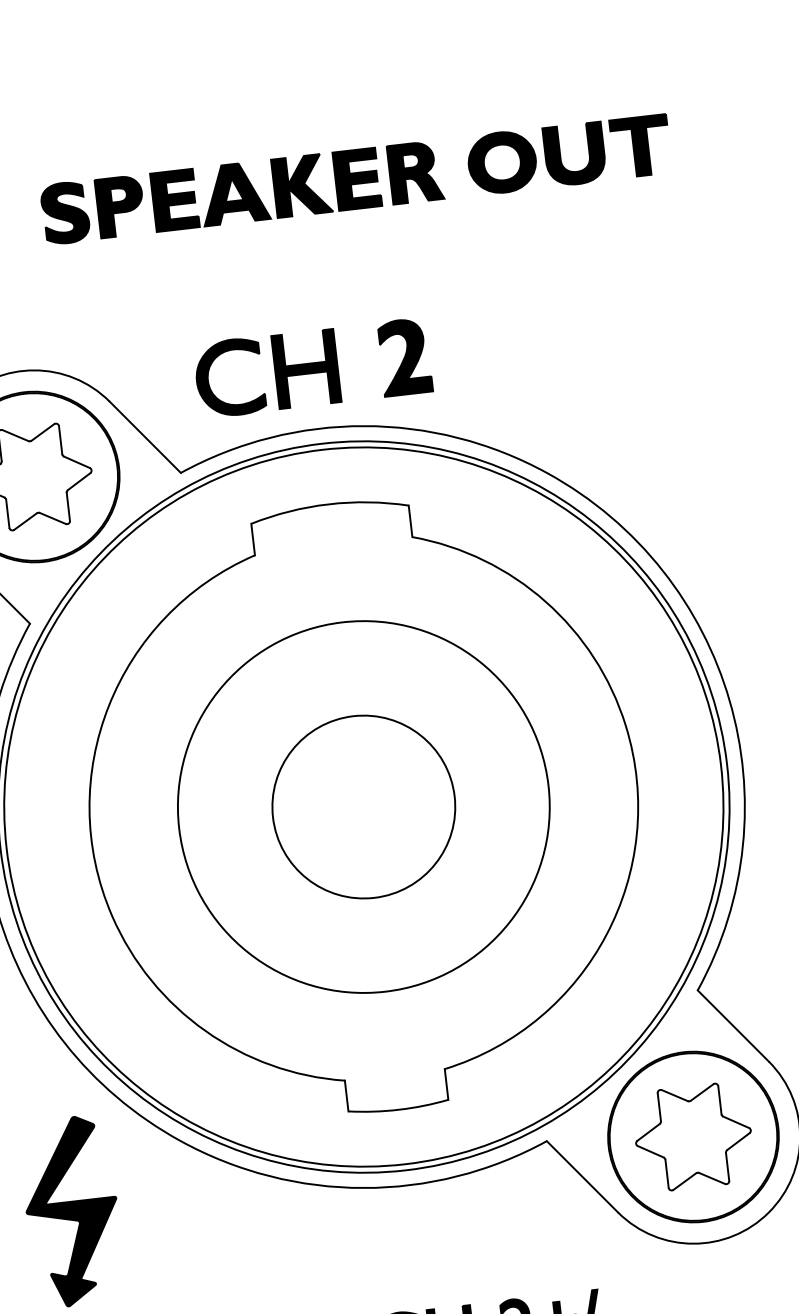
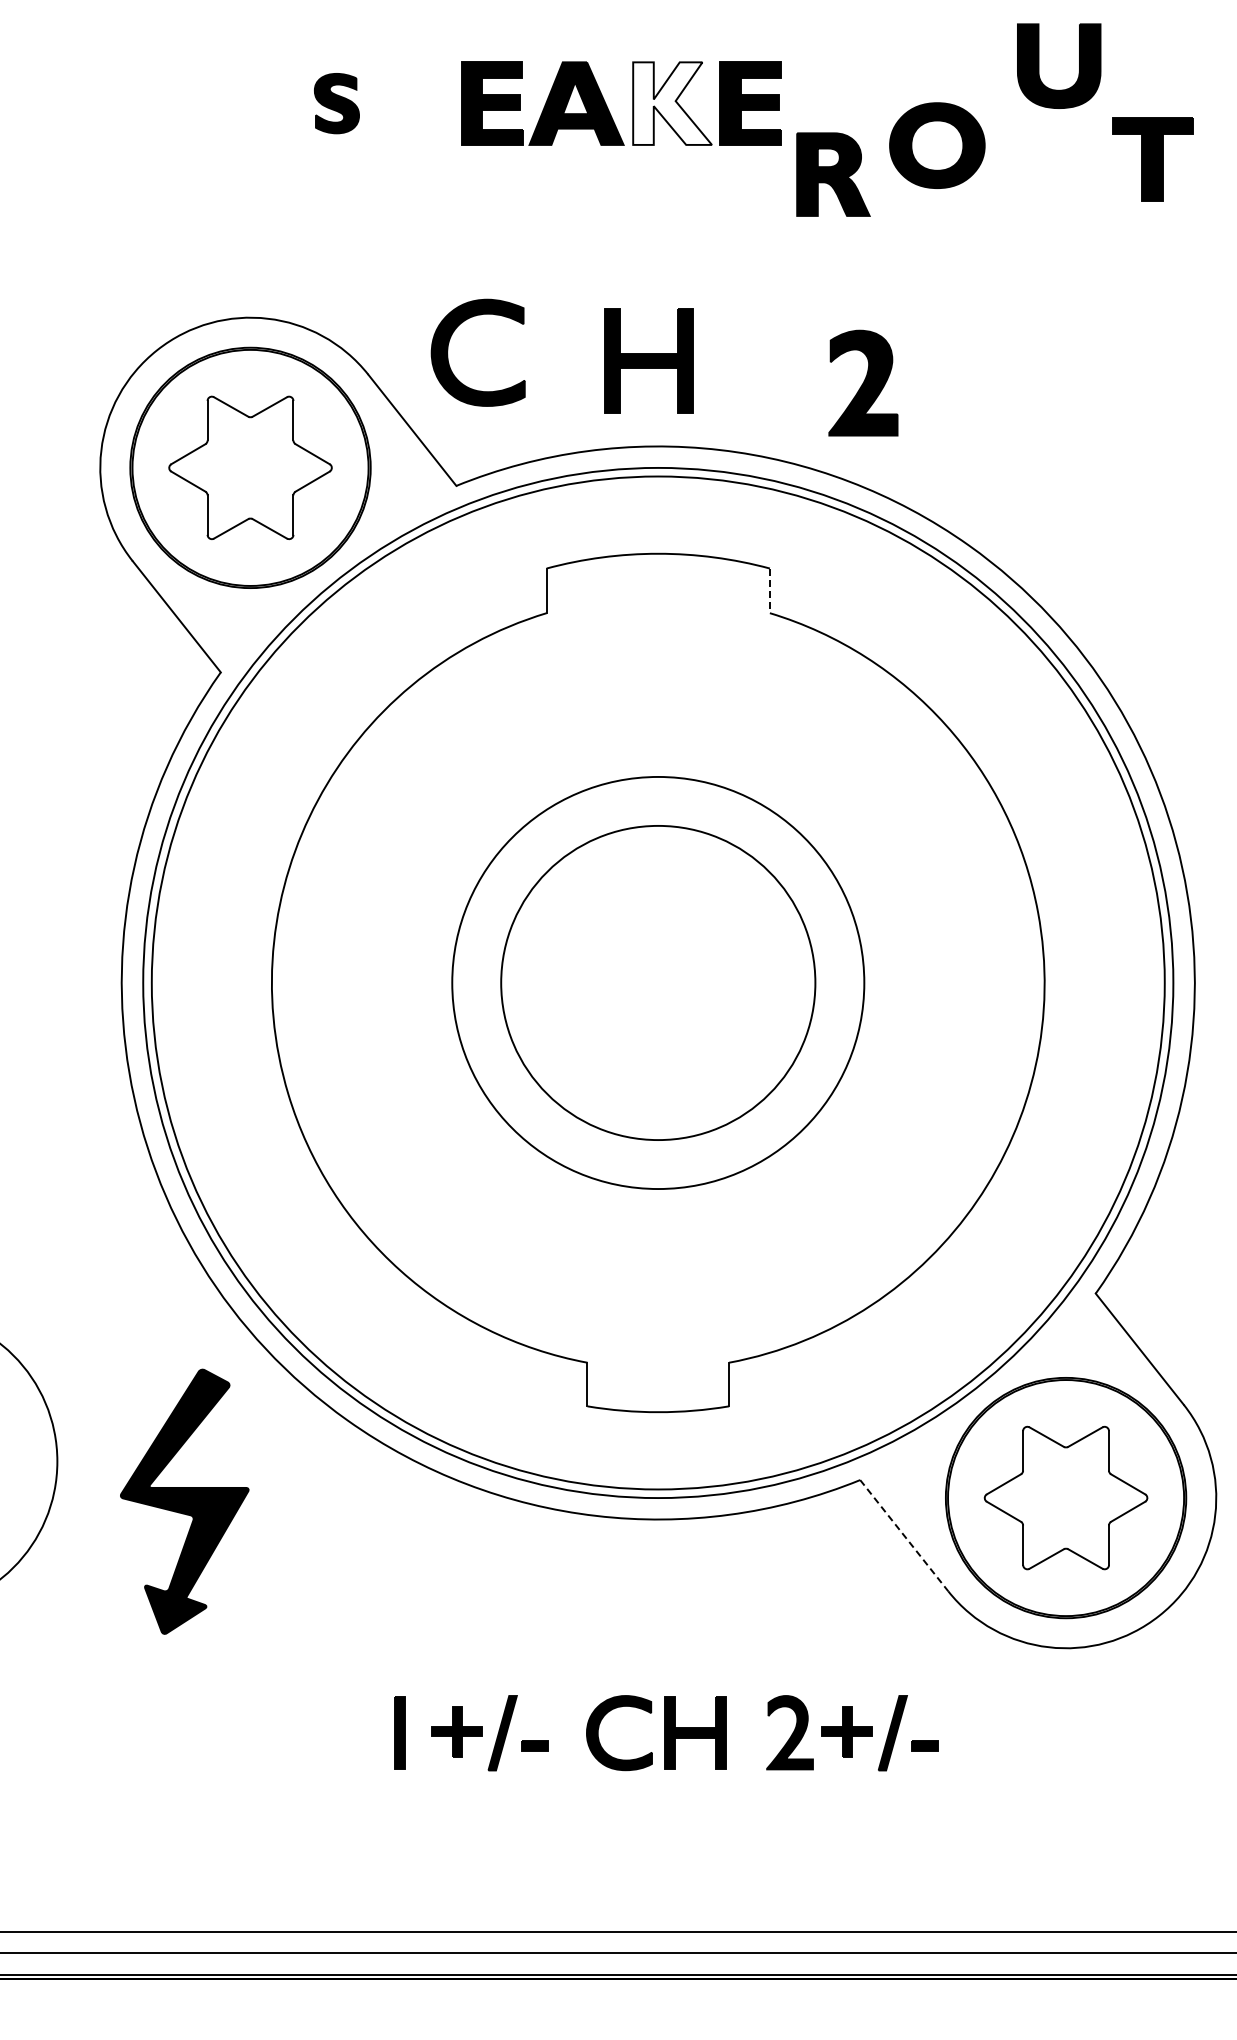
part: (640, 146) -> (1152, 159), moved
part: (560, 155) -> (1039, 65), moved
part: (502, 162) -> (937, 145), moved
part: (415, 172) -> (833, 174), moved
fill: (302, 185) -> (672, 103), removed
part: (120, 206) -> (414, 103), removed
part: (65, 213) -> (336, 103), size x0.7
part: (404, 356) -> (863, 382), moved
part: (208, 379) -> (448, 351), moved
line: (410, 521) -> (769, 591), solid -> dashed
circle: (363, 806) -> (658, 982), size x0.6
circle: (363, 806) -> (658, 982), size x1.6
line: (582, 1176) -> (904, 1535), solid -> dashed

